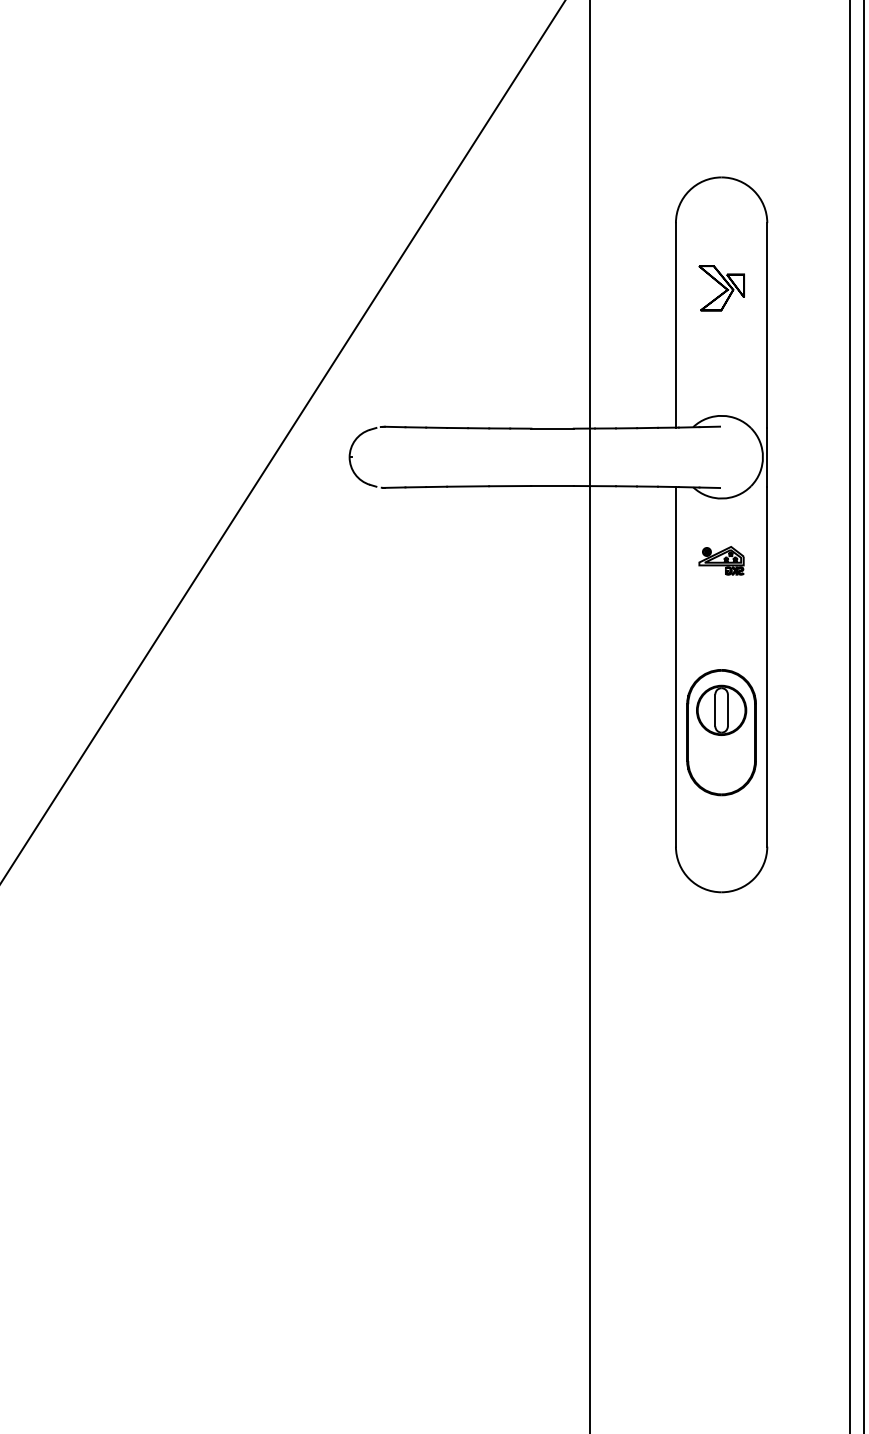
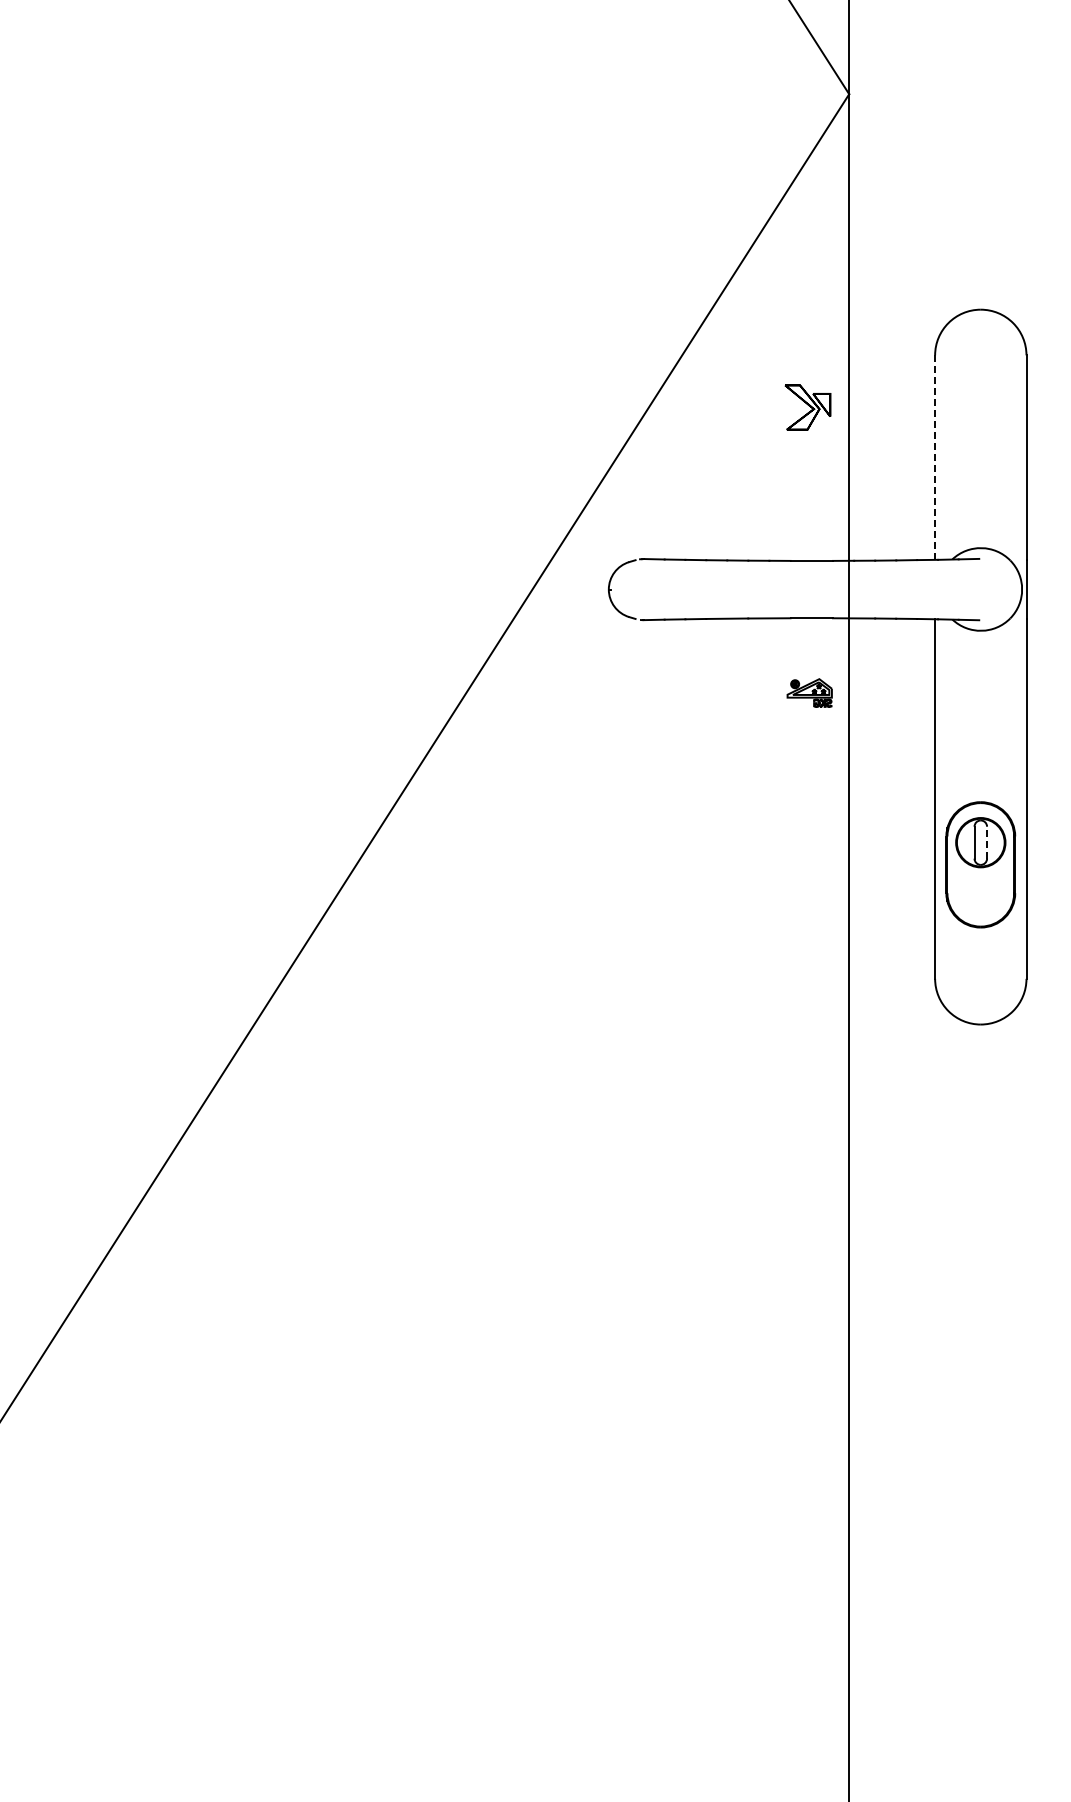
part: (721, 288) -> (807, 407), moved
line: (676, 326) -> (935, 458), solid -> dashed
part: (721, 560) -> (809, 692), moved
line: (727, 710) -> (986, 842), solid -> dashed

